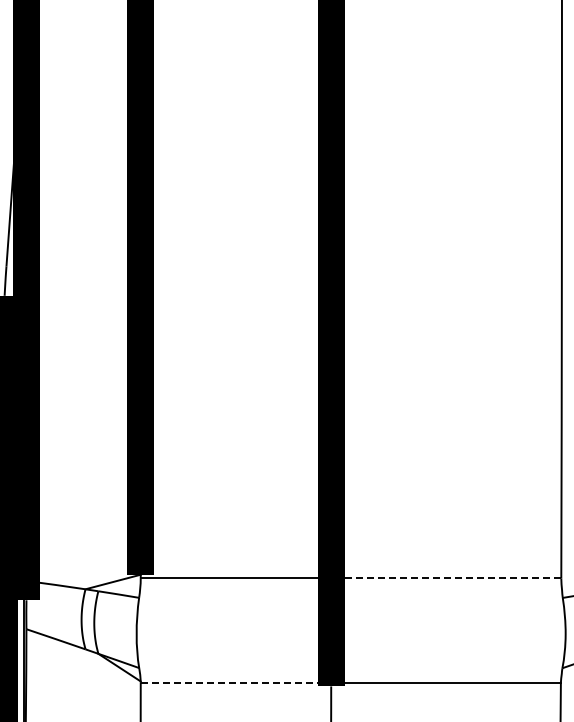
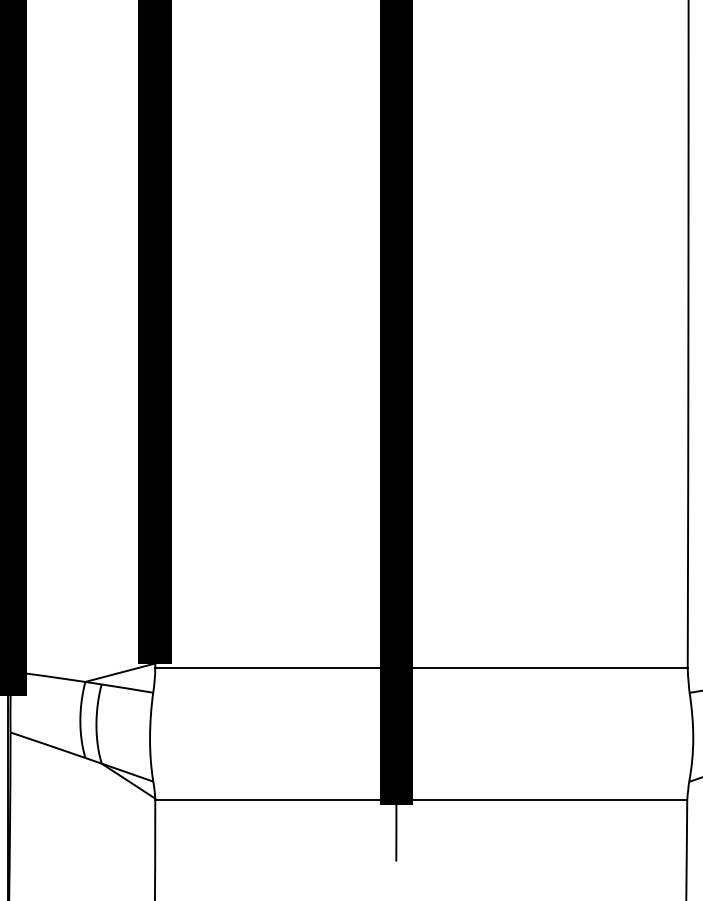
line: (445, 578) -> (541, 668), dashed -> solid
line: (236, 682) -> (276, 799), dashed -> solid

